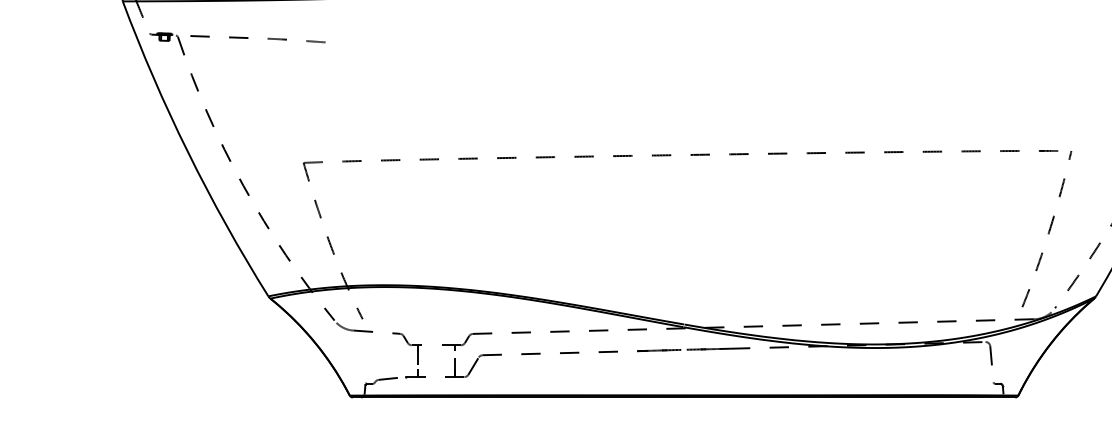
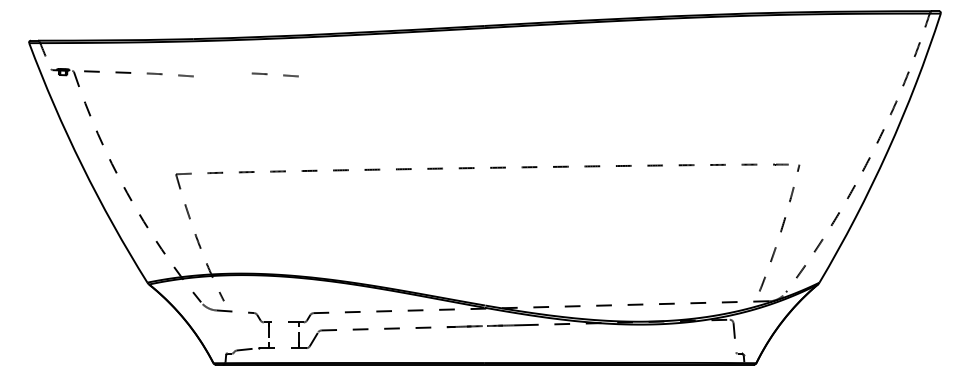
curve: (416, 39) -> (267, 74), added

